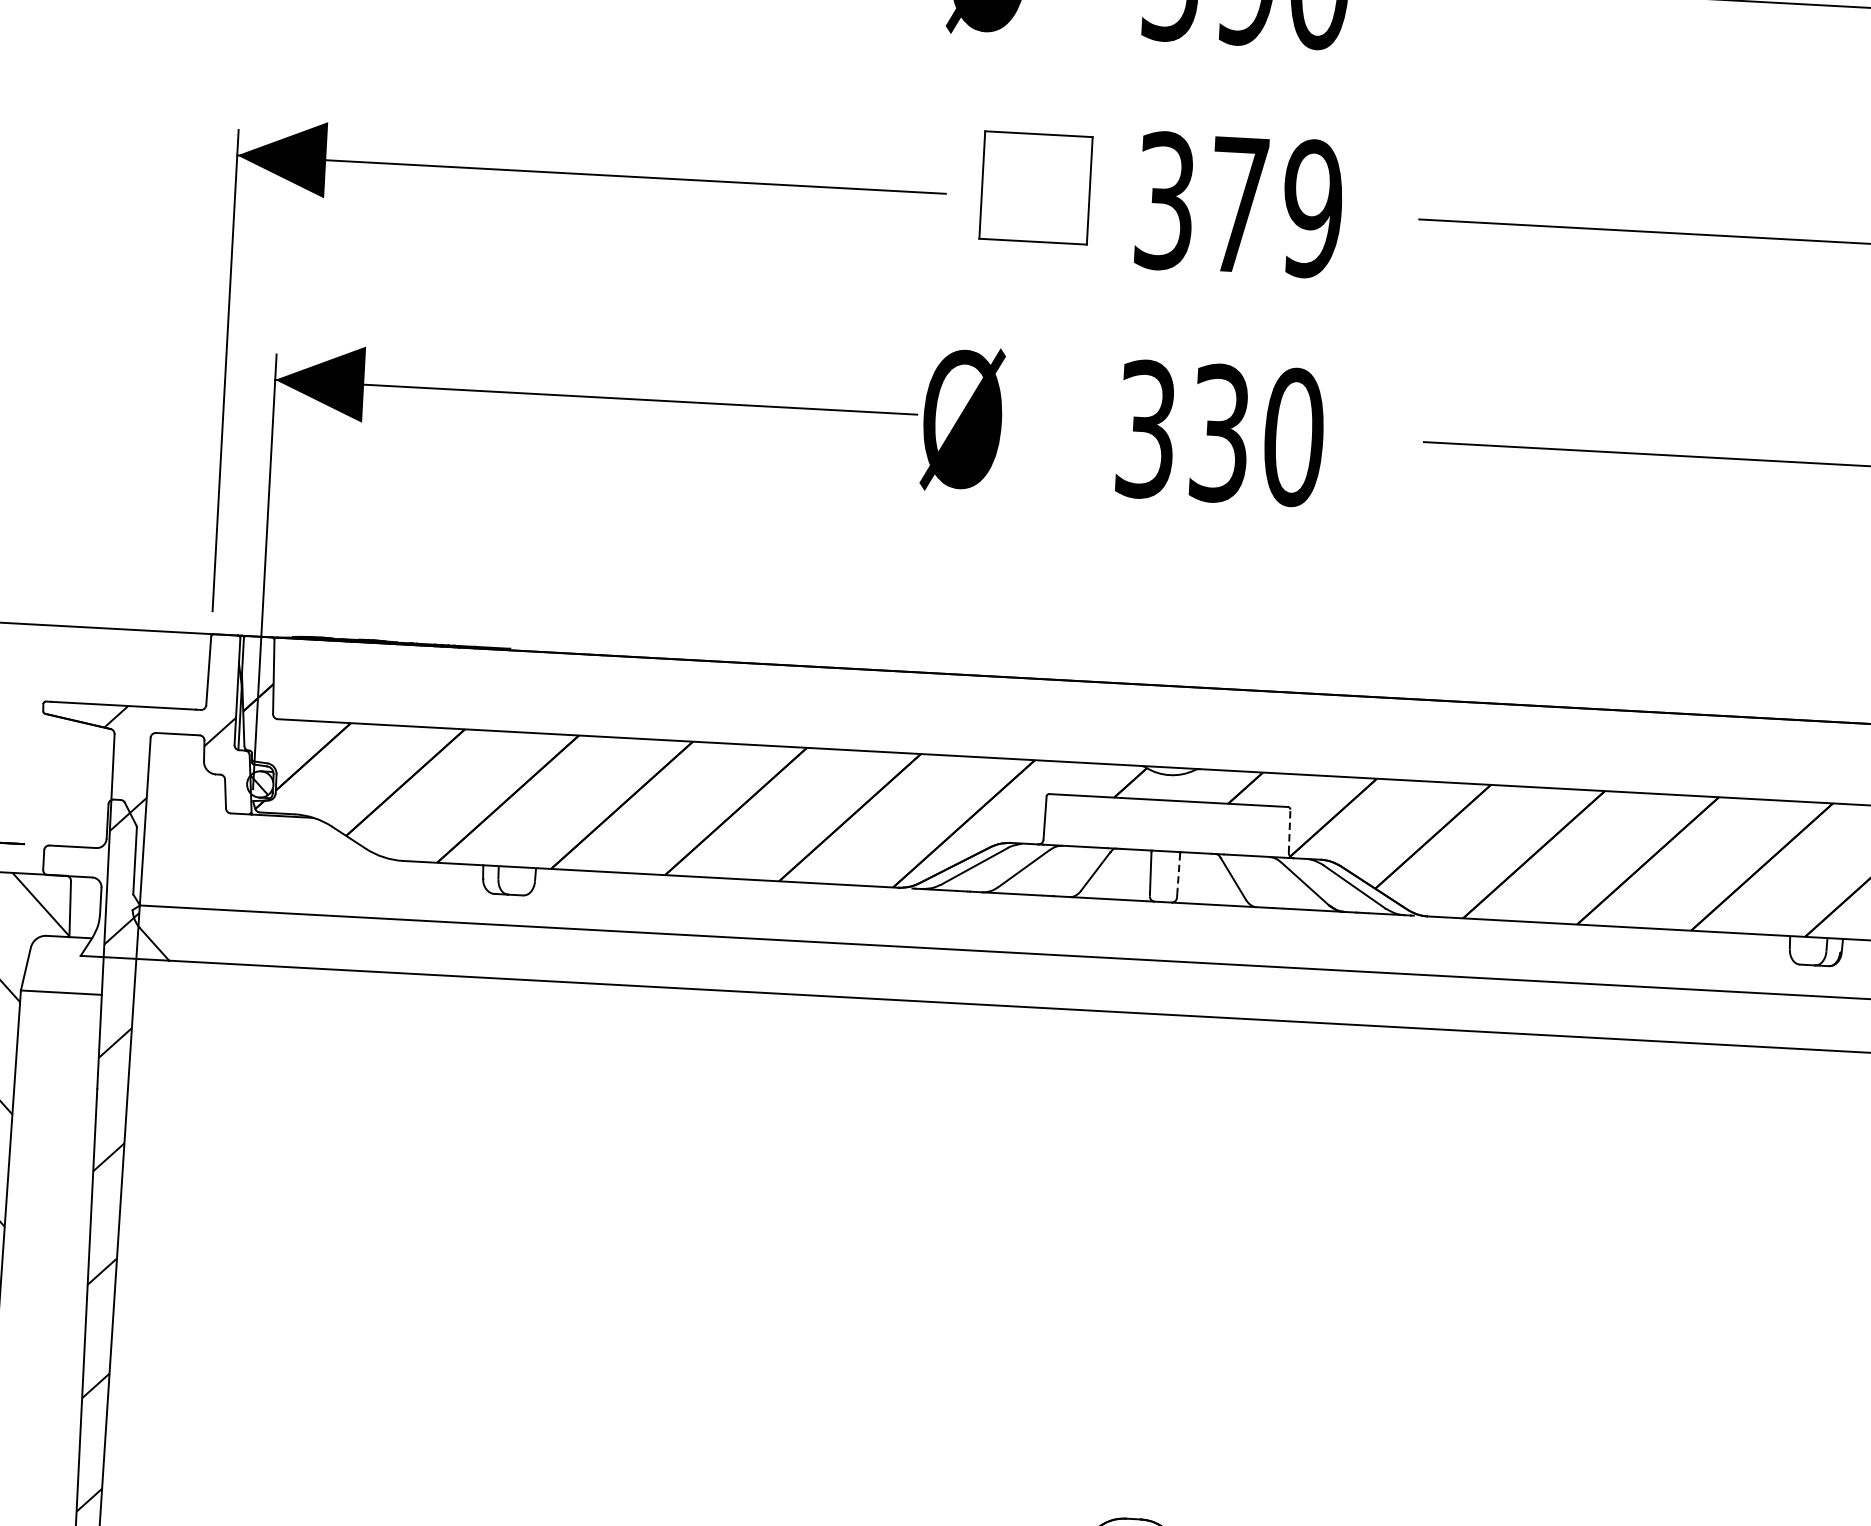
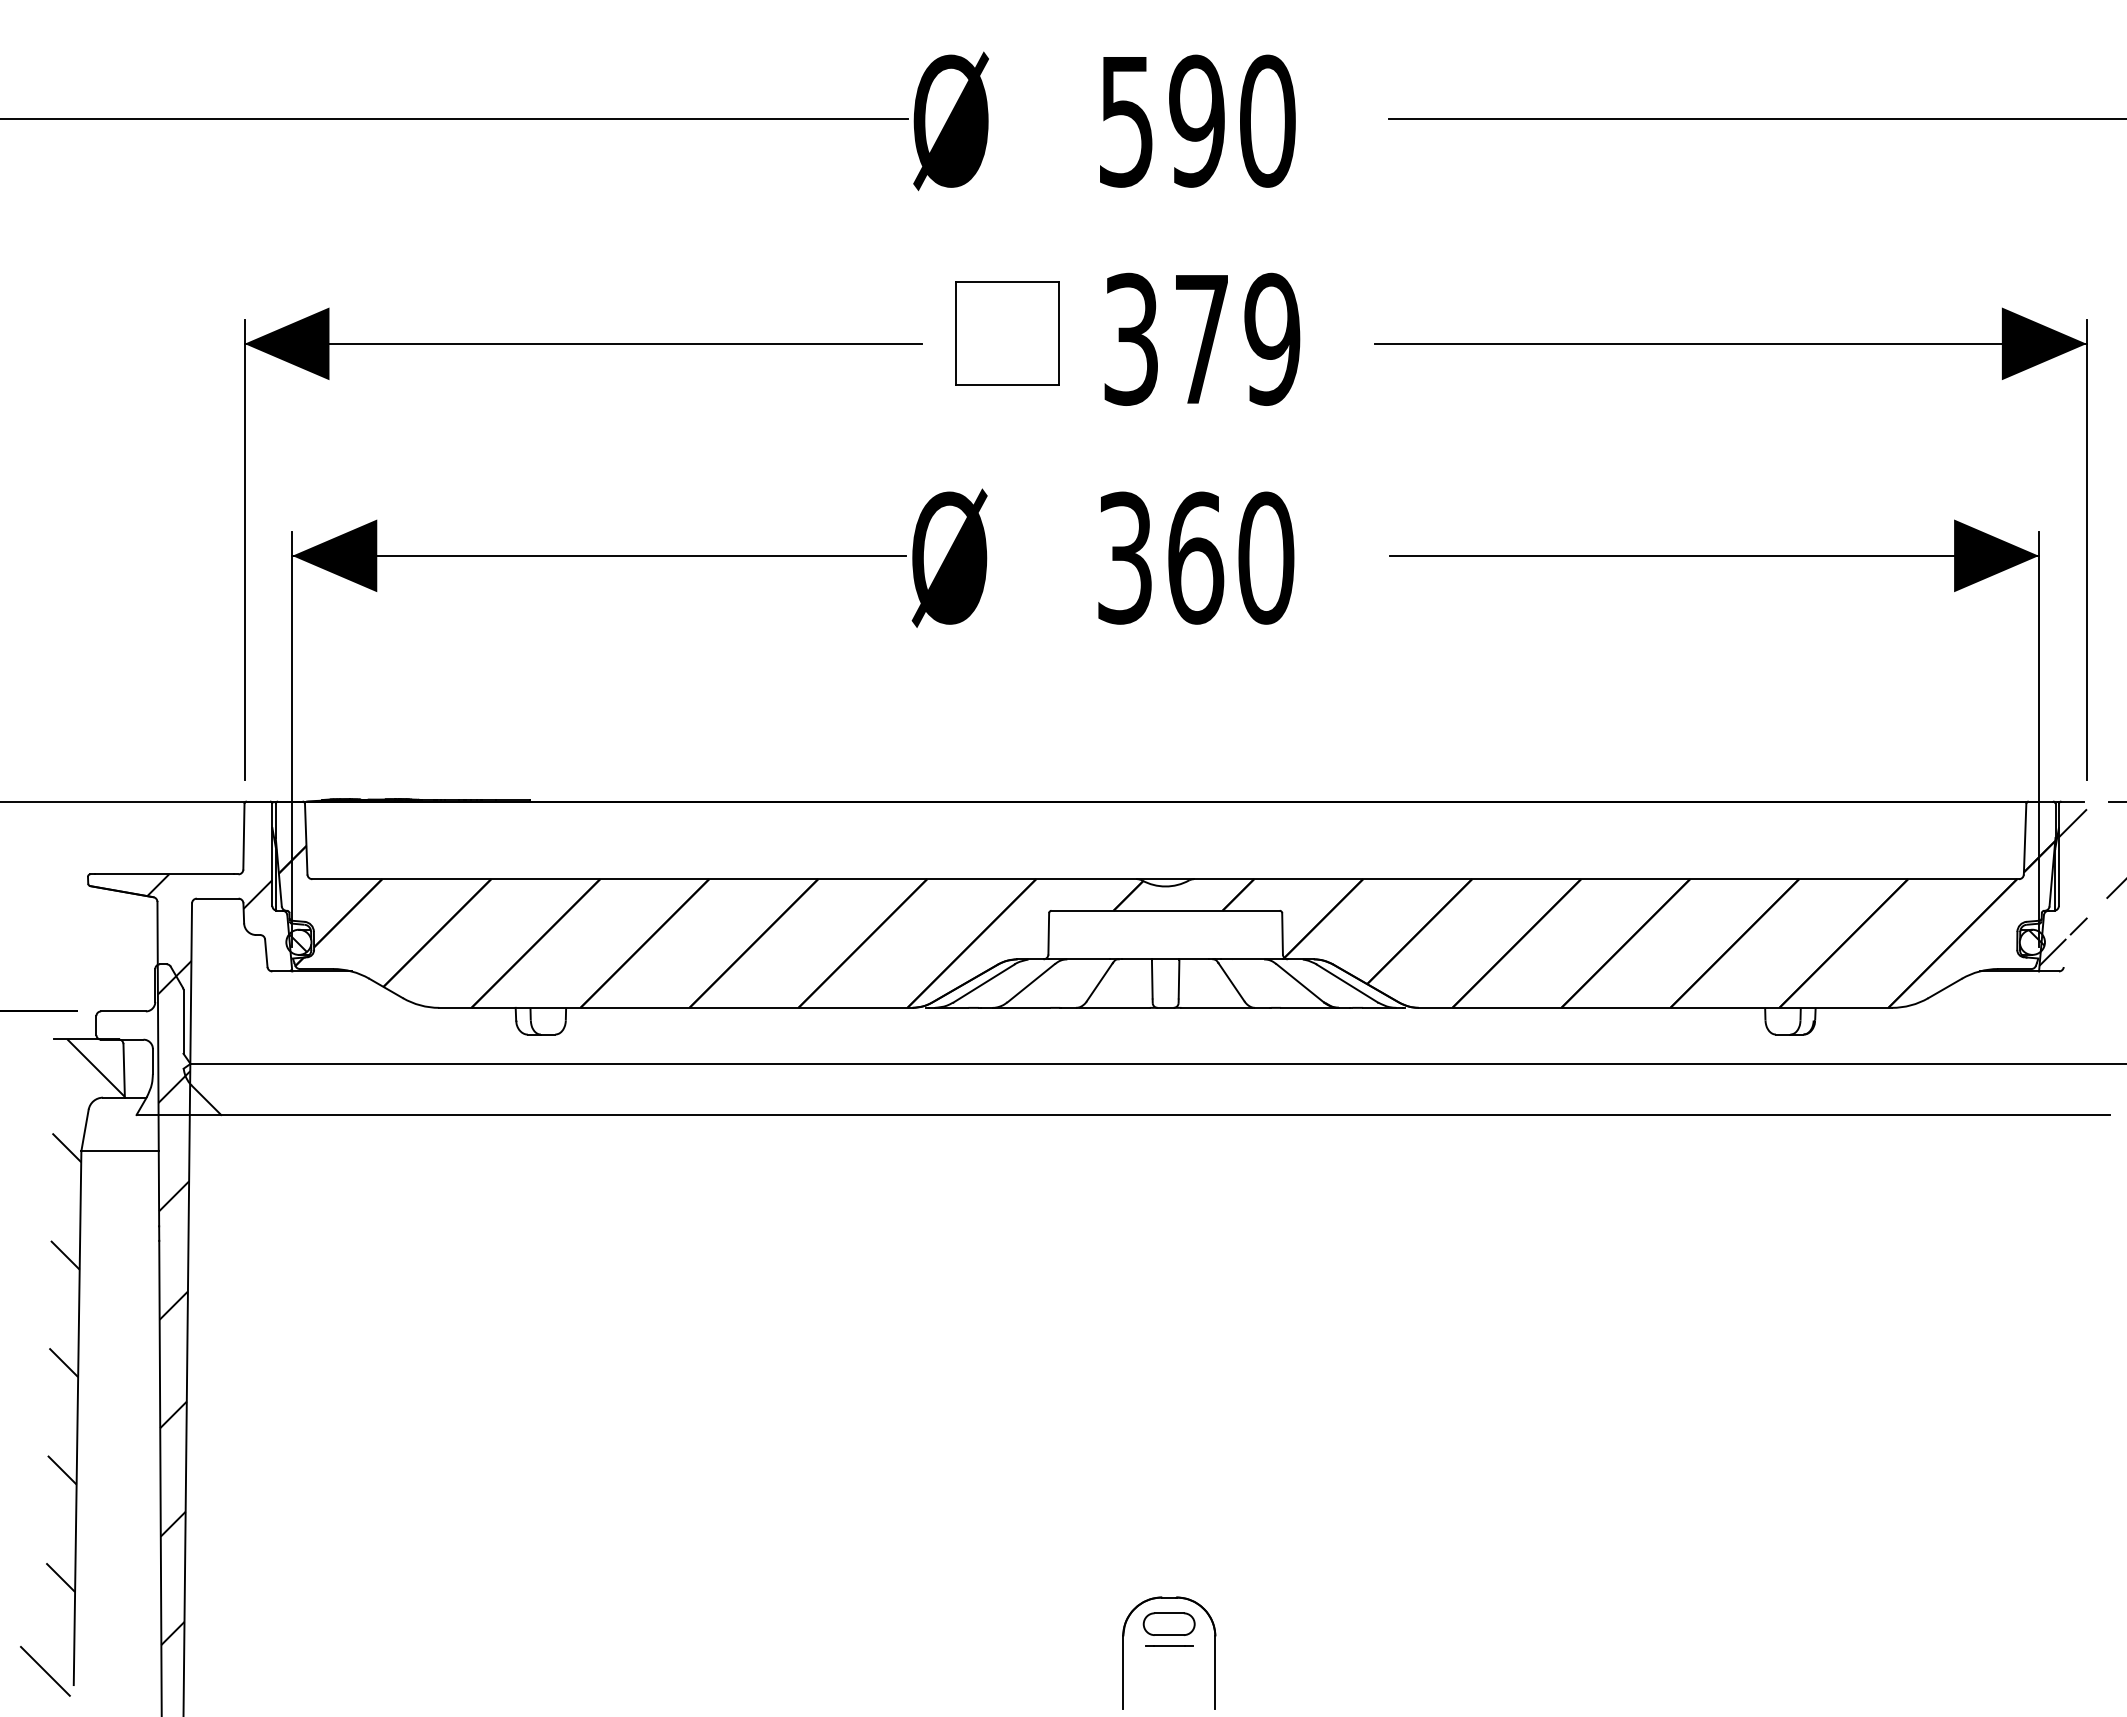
text: (1220, 432) -> (1196, 557), 330 -> 360
line: (1289, 830) -> (1282, 933), dashed -> solid
line: (1179, 873) -> (1179, 979), dashed -> solid

